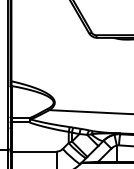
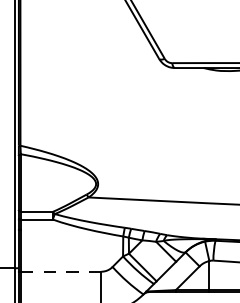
line: (33, 151) -> (59, 271), solid -> dashed

